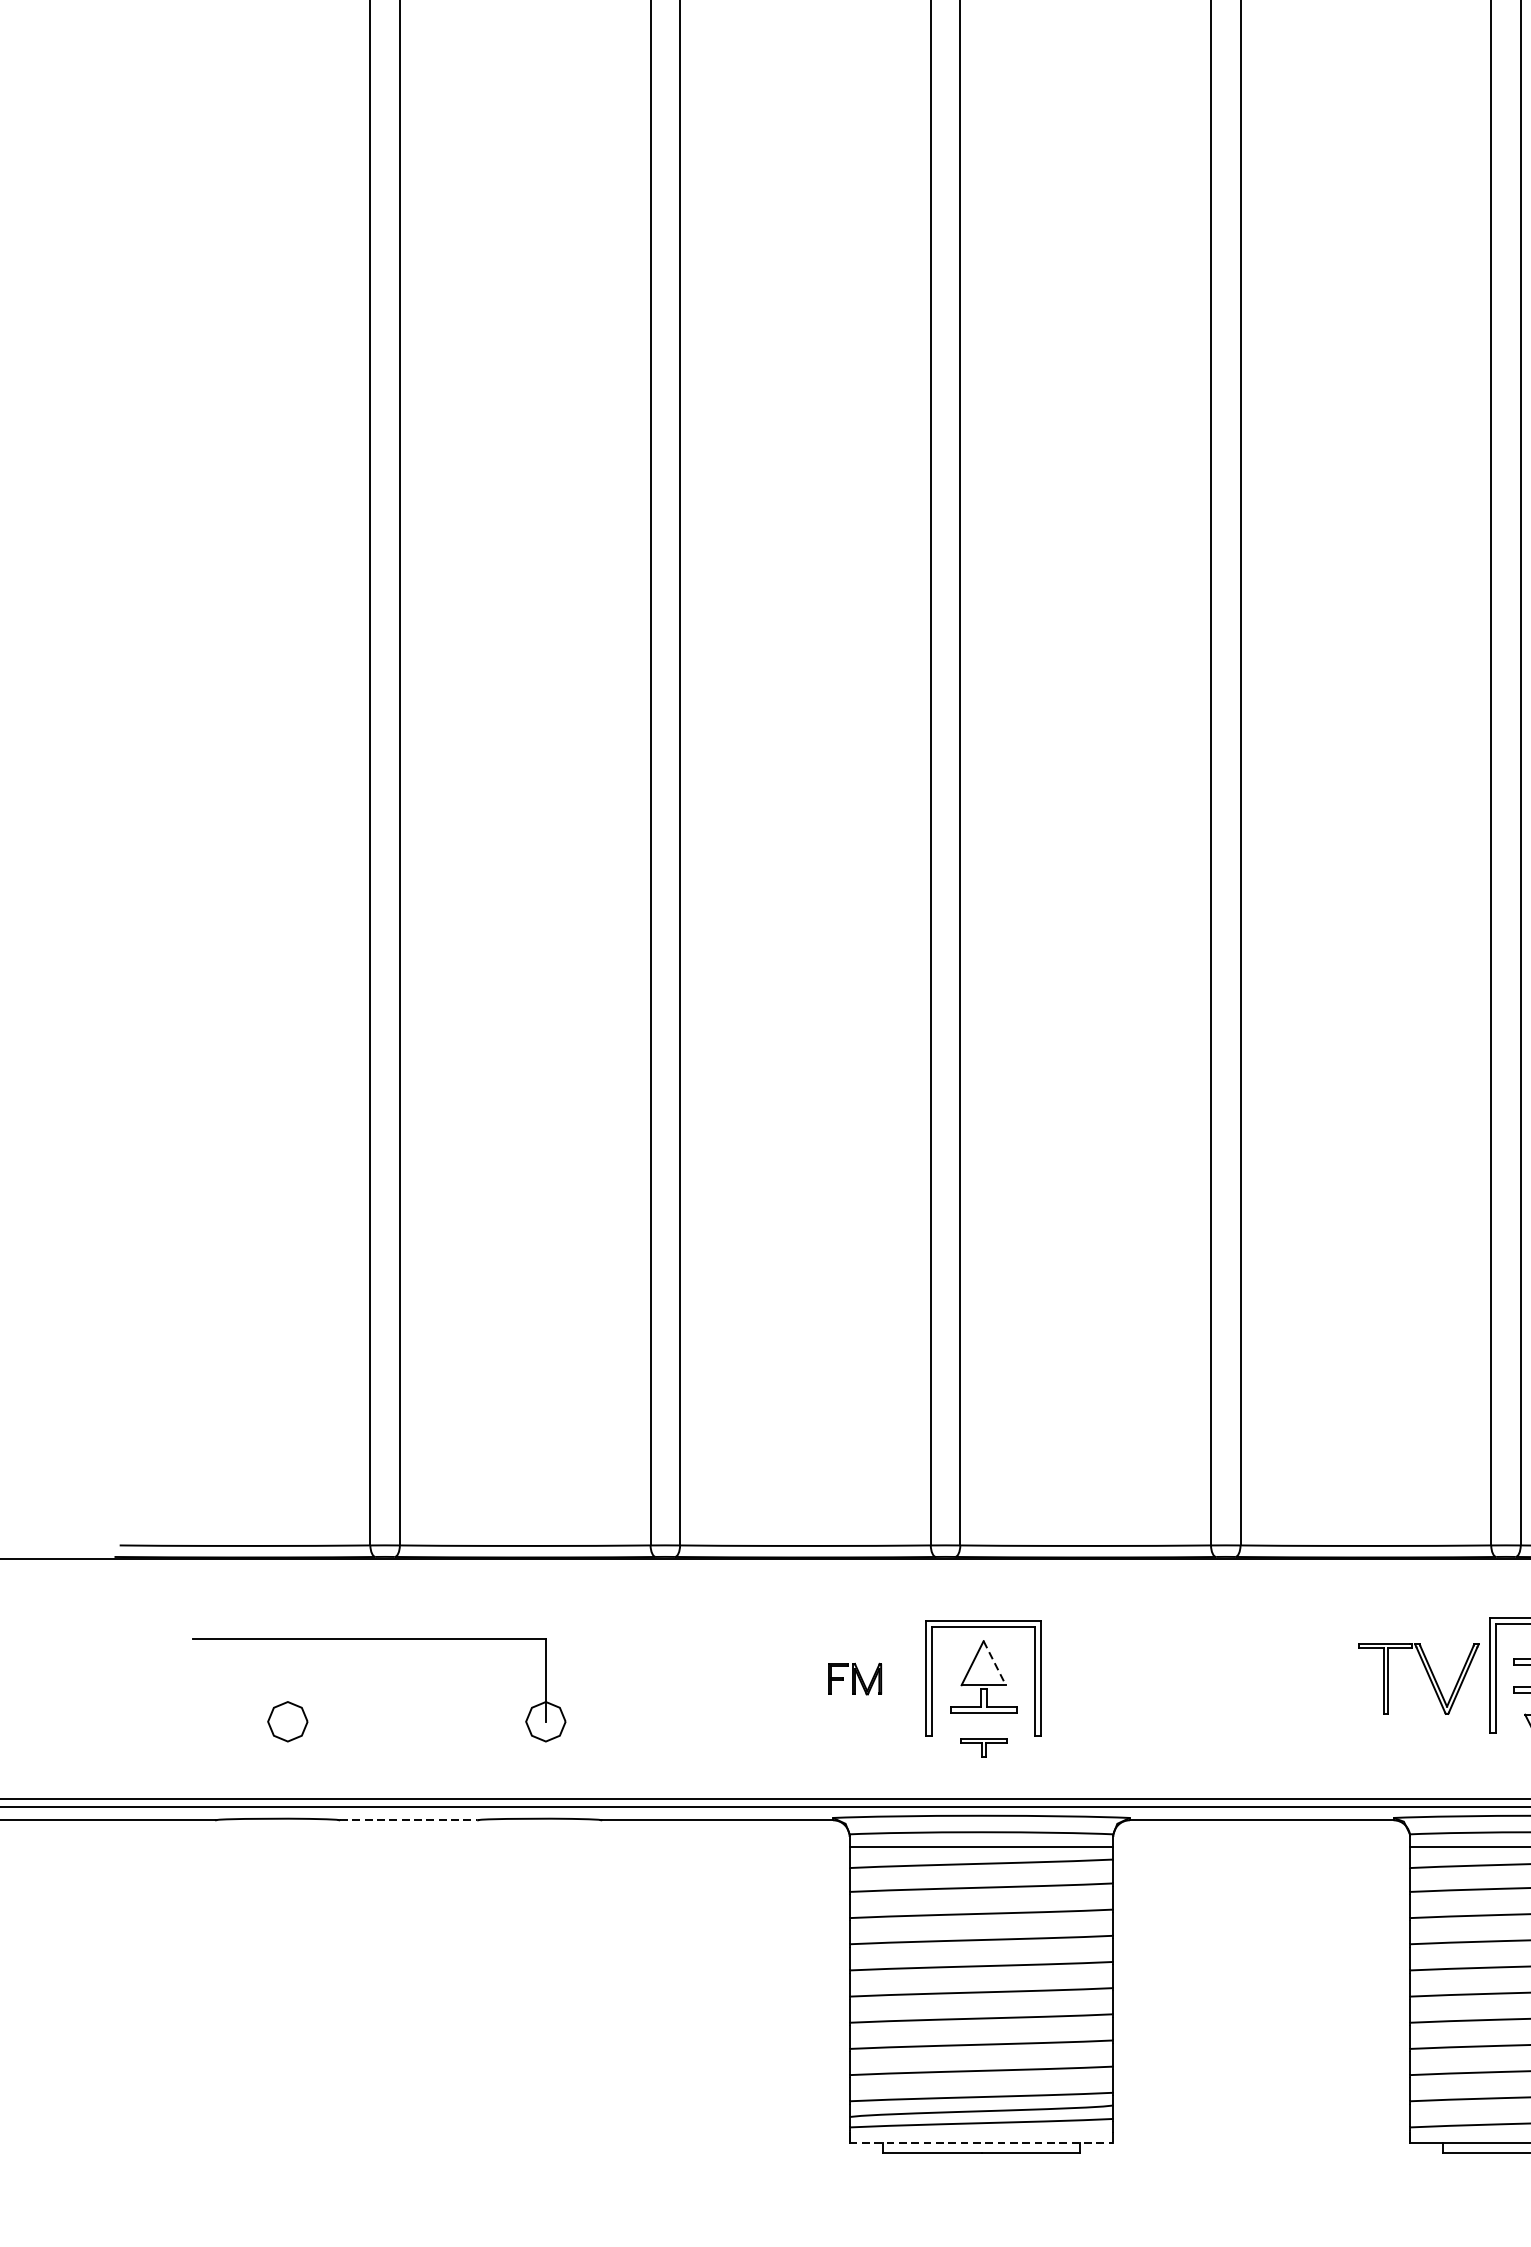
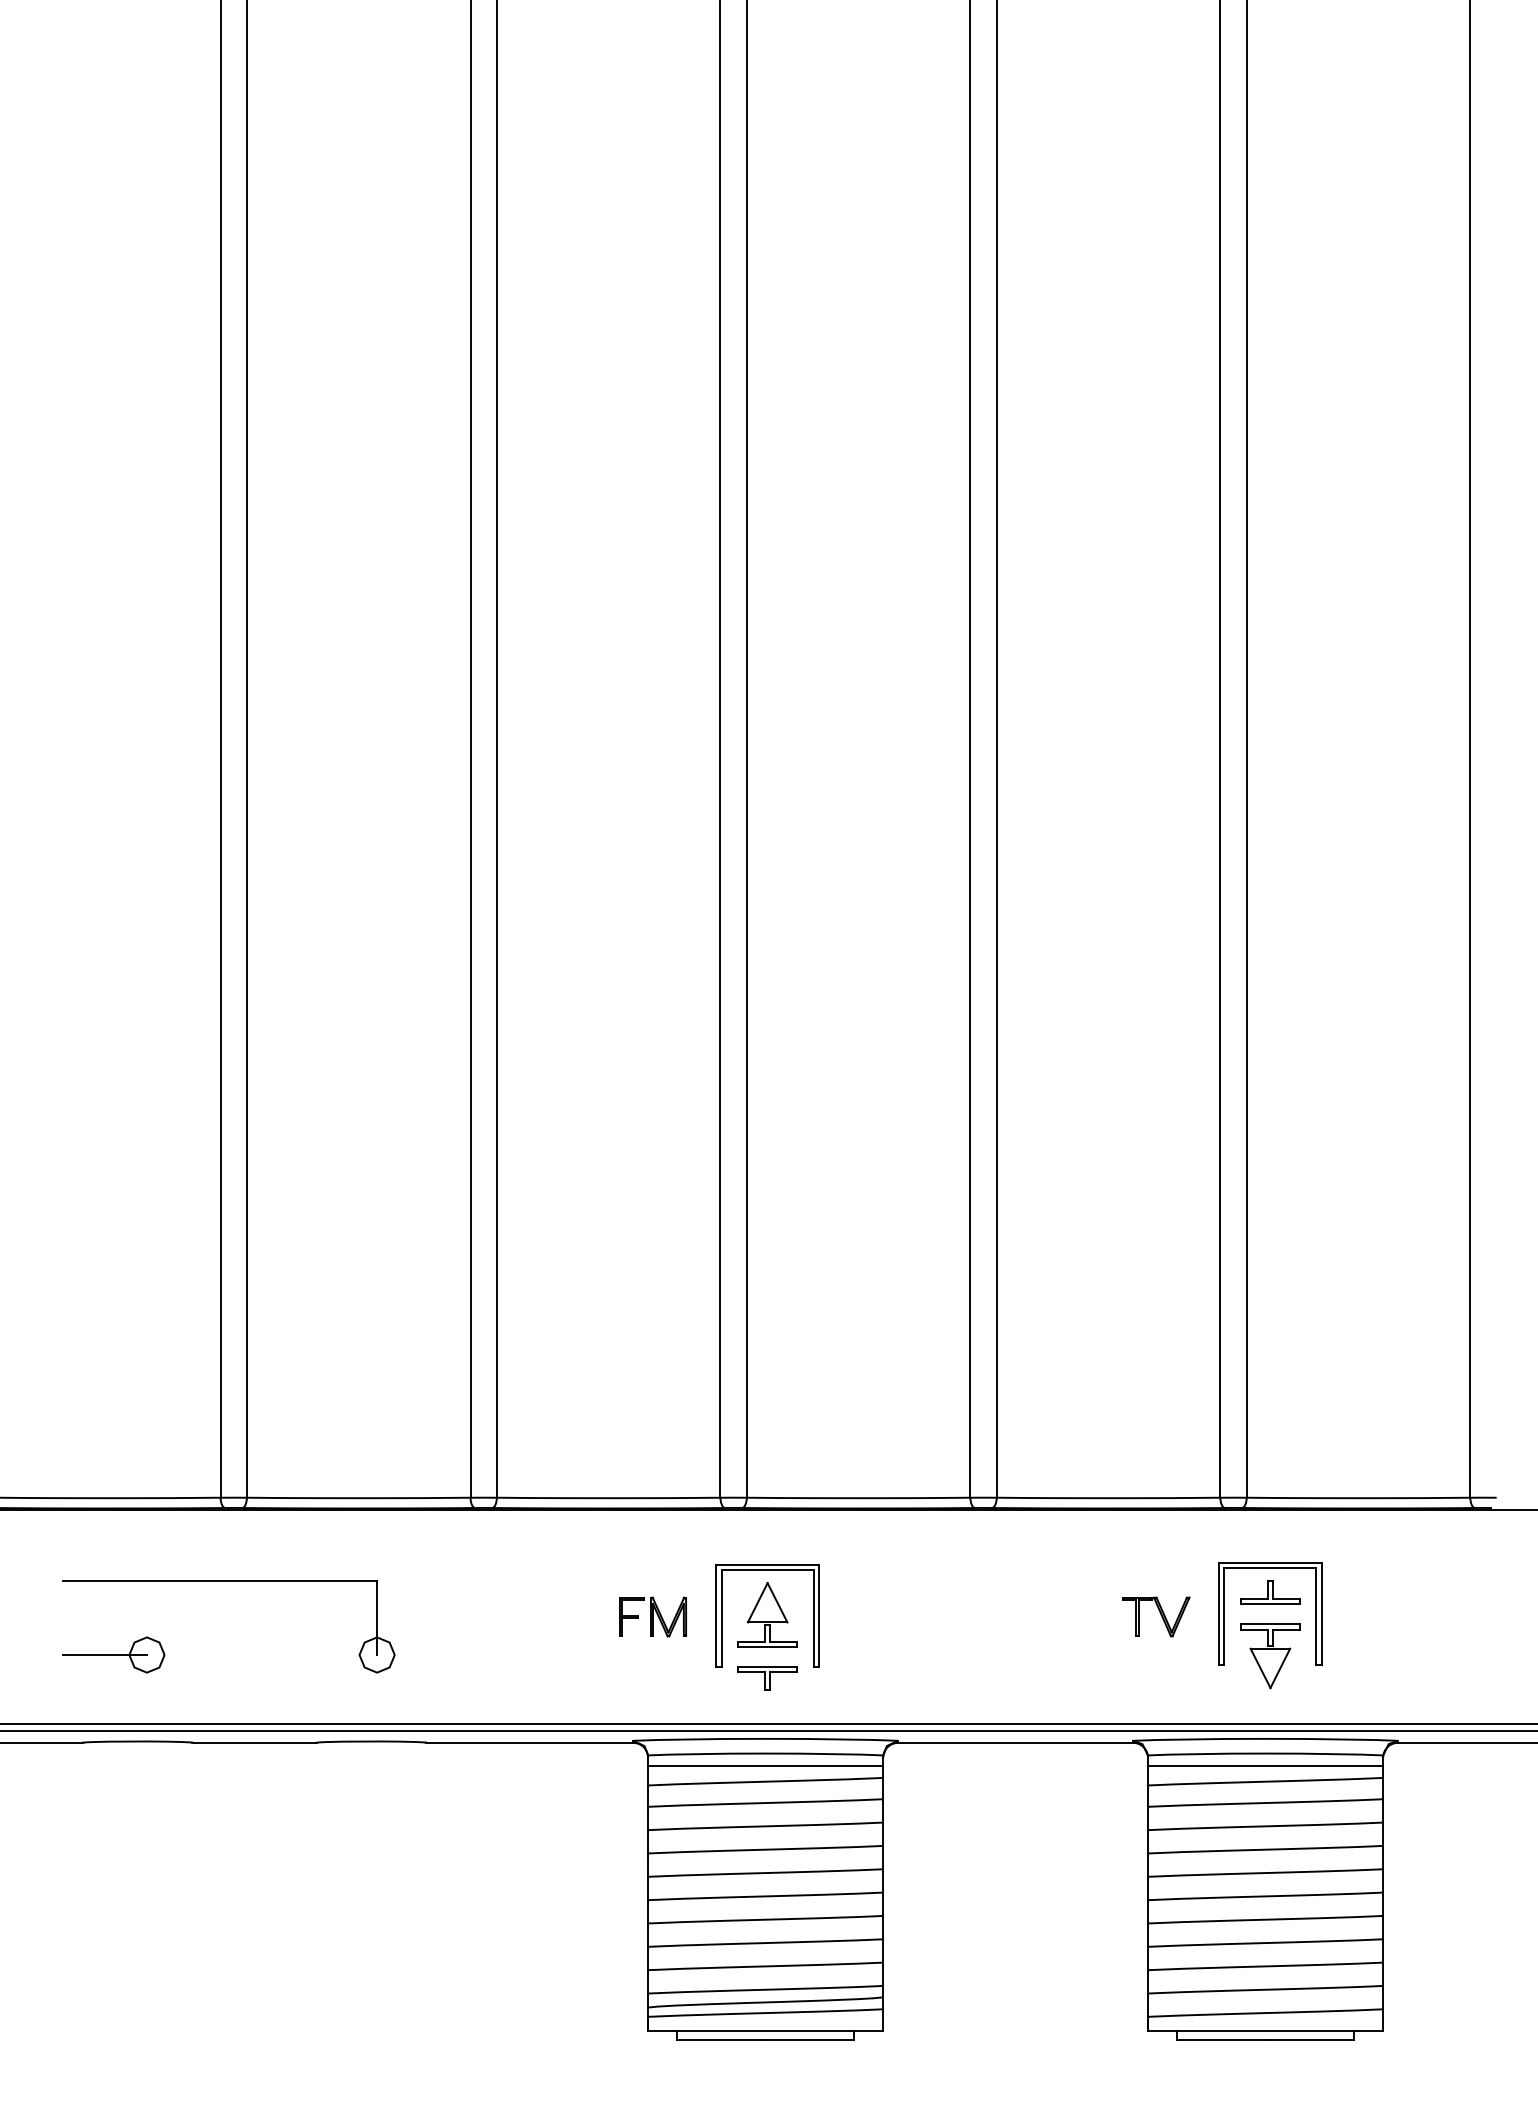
line: (994, 1664) -> (777, 1603), dashed -> solid
part: (854, 1678) -> (652, 1616), size x1.43
part: (1419, 1678) -> (1156, 1616), size x0.62
line: (240, 1722) -> (104, 1655), added
part: (983, 1748) -> (767, 1678), size x1.43
line: (409, 1819) -> (255, 1742), dashed -> solid
line: (981, 2143) -> (765, 2031), dashed -> solid

